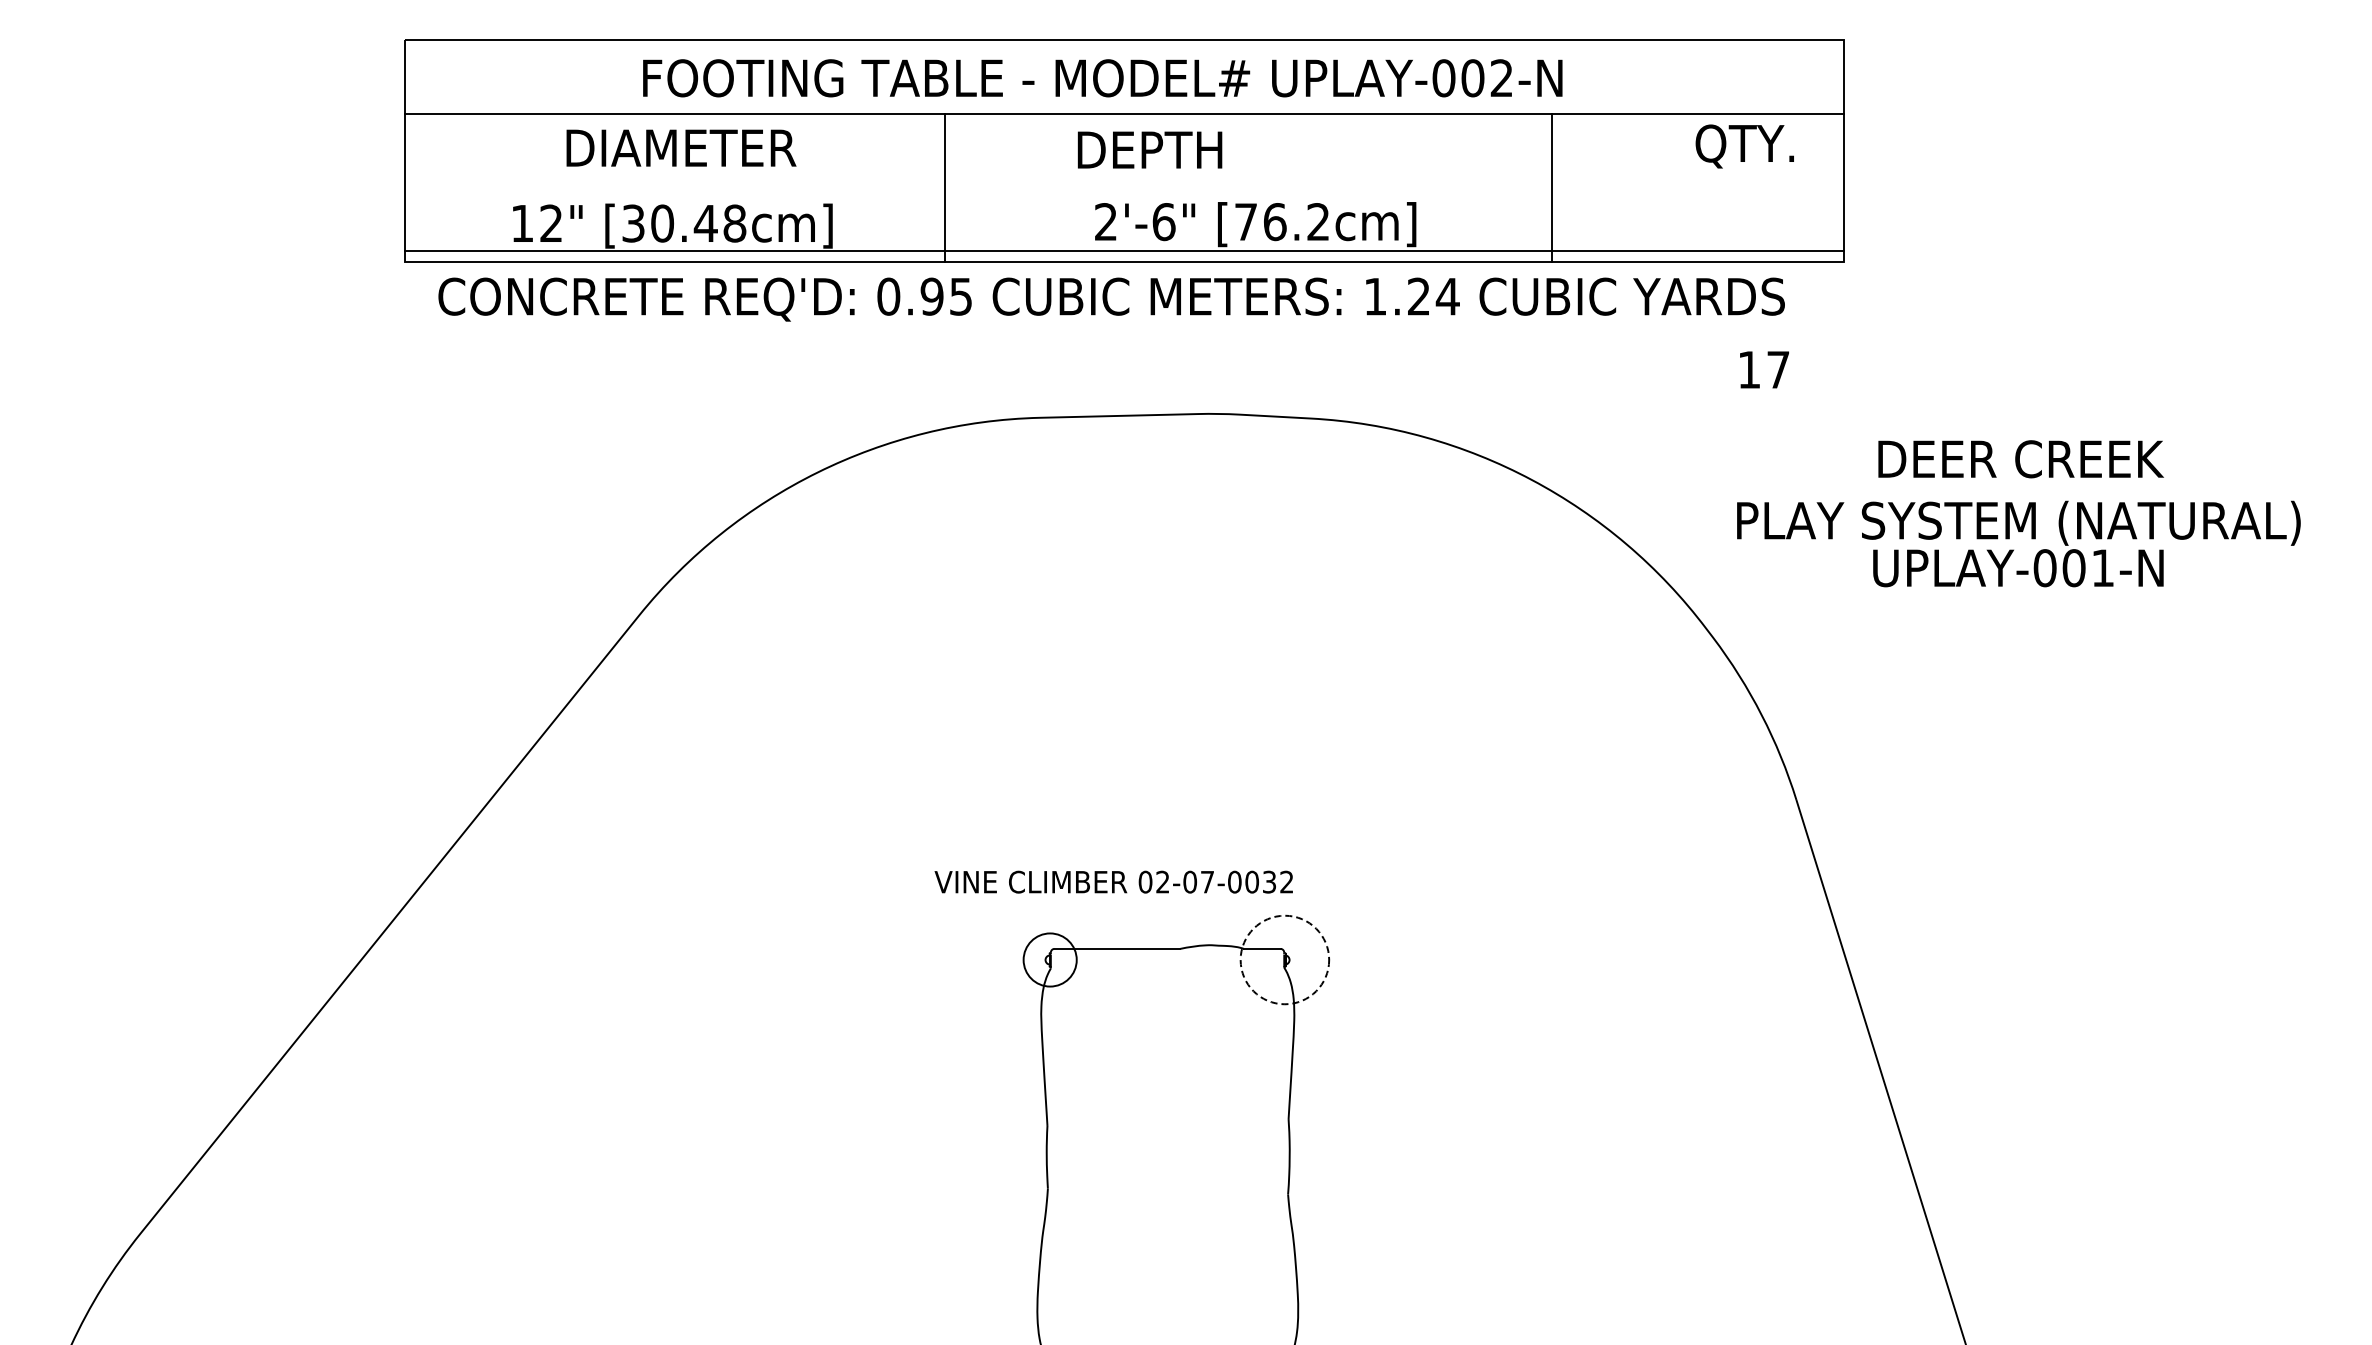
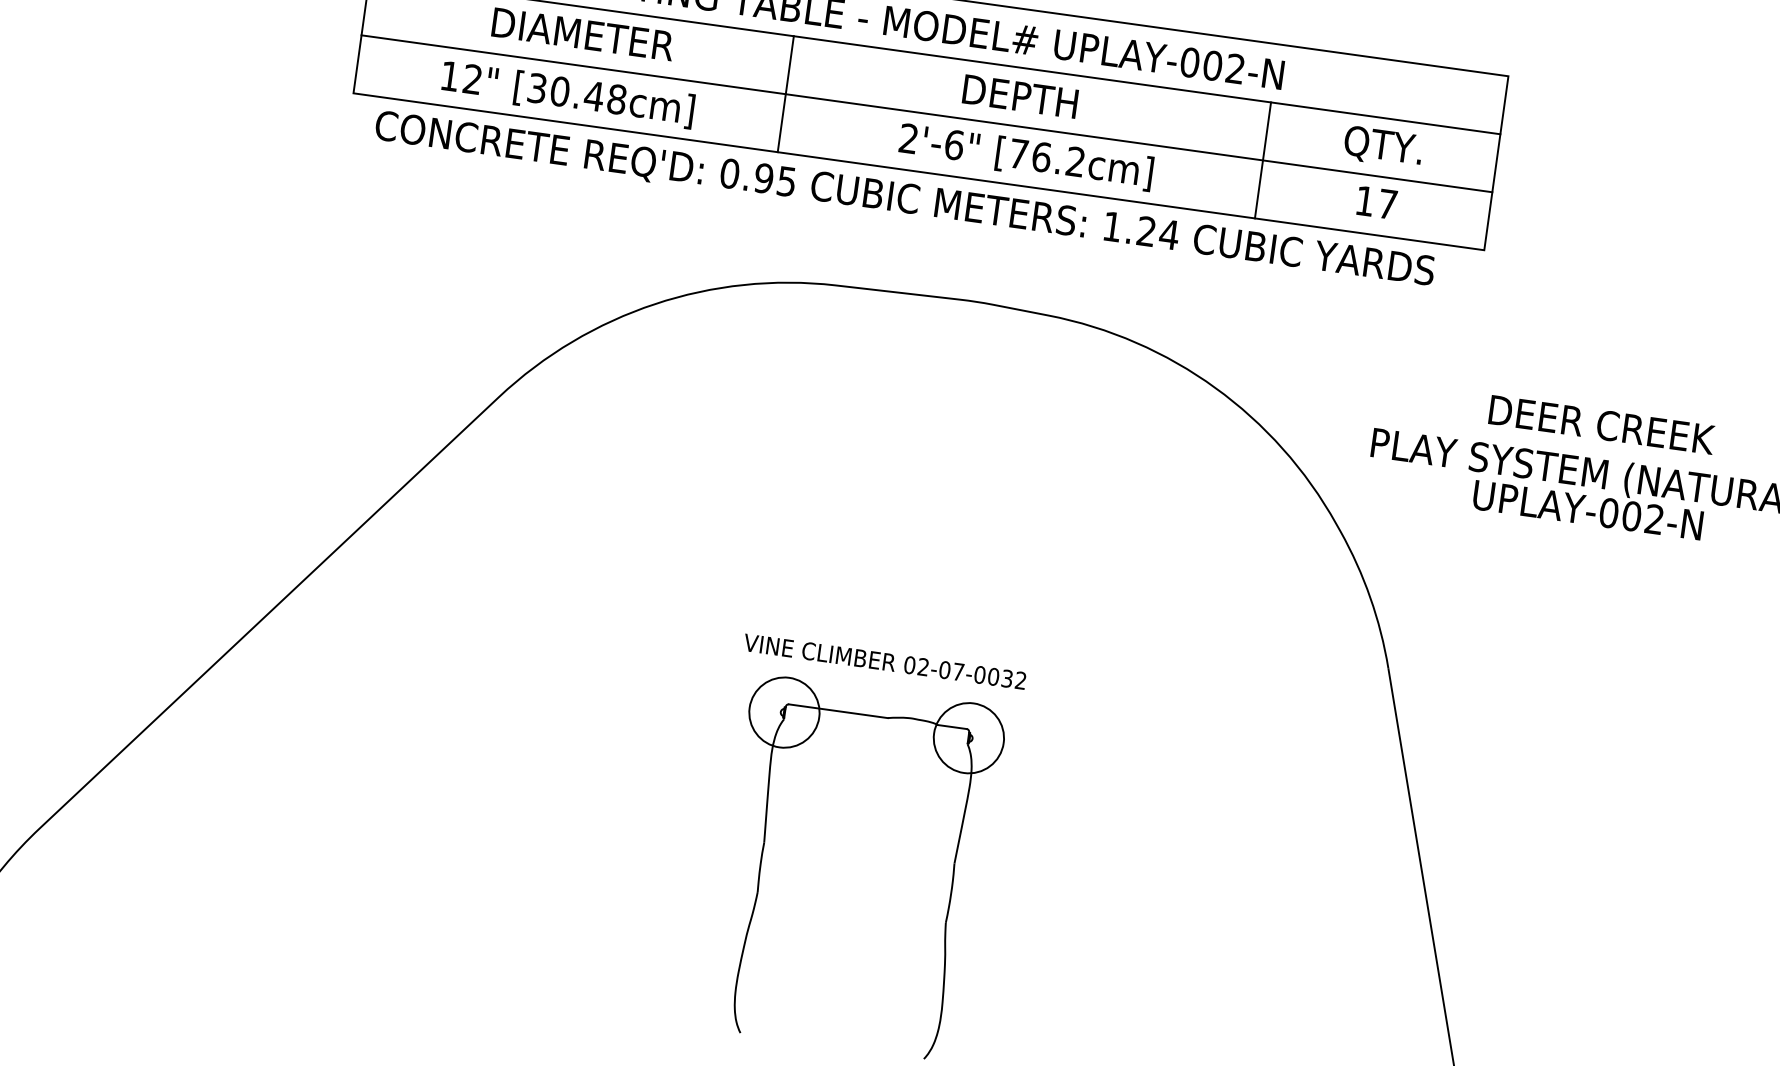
text: (1744, 146) -> (1383, 147), moved
text: (1149, 149) -> (1020, 96), moved
line: (1123, 250) -> (926, 113), moved
text: (1764, 369) -> (1376, 202), moved
text: (2102, 567) -> (1654, 518), UPLAY-001-N -> UPLAY-002-N
text: (1113, 881) -> (884, 661), moved
circle: (1049, 959) -> (783, 712), size x1.67
circle: (1284, 959) -> (968, 737), dashed -> solid

